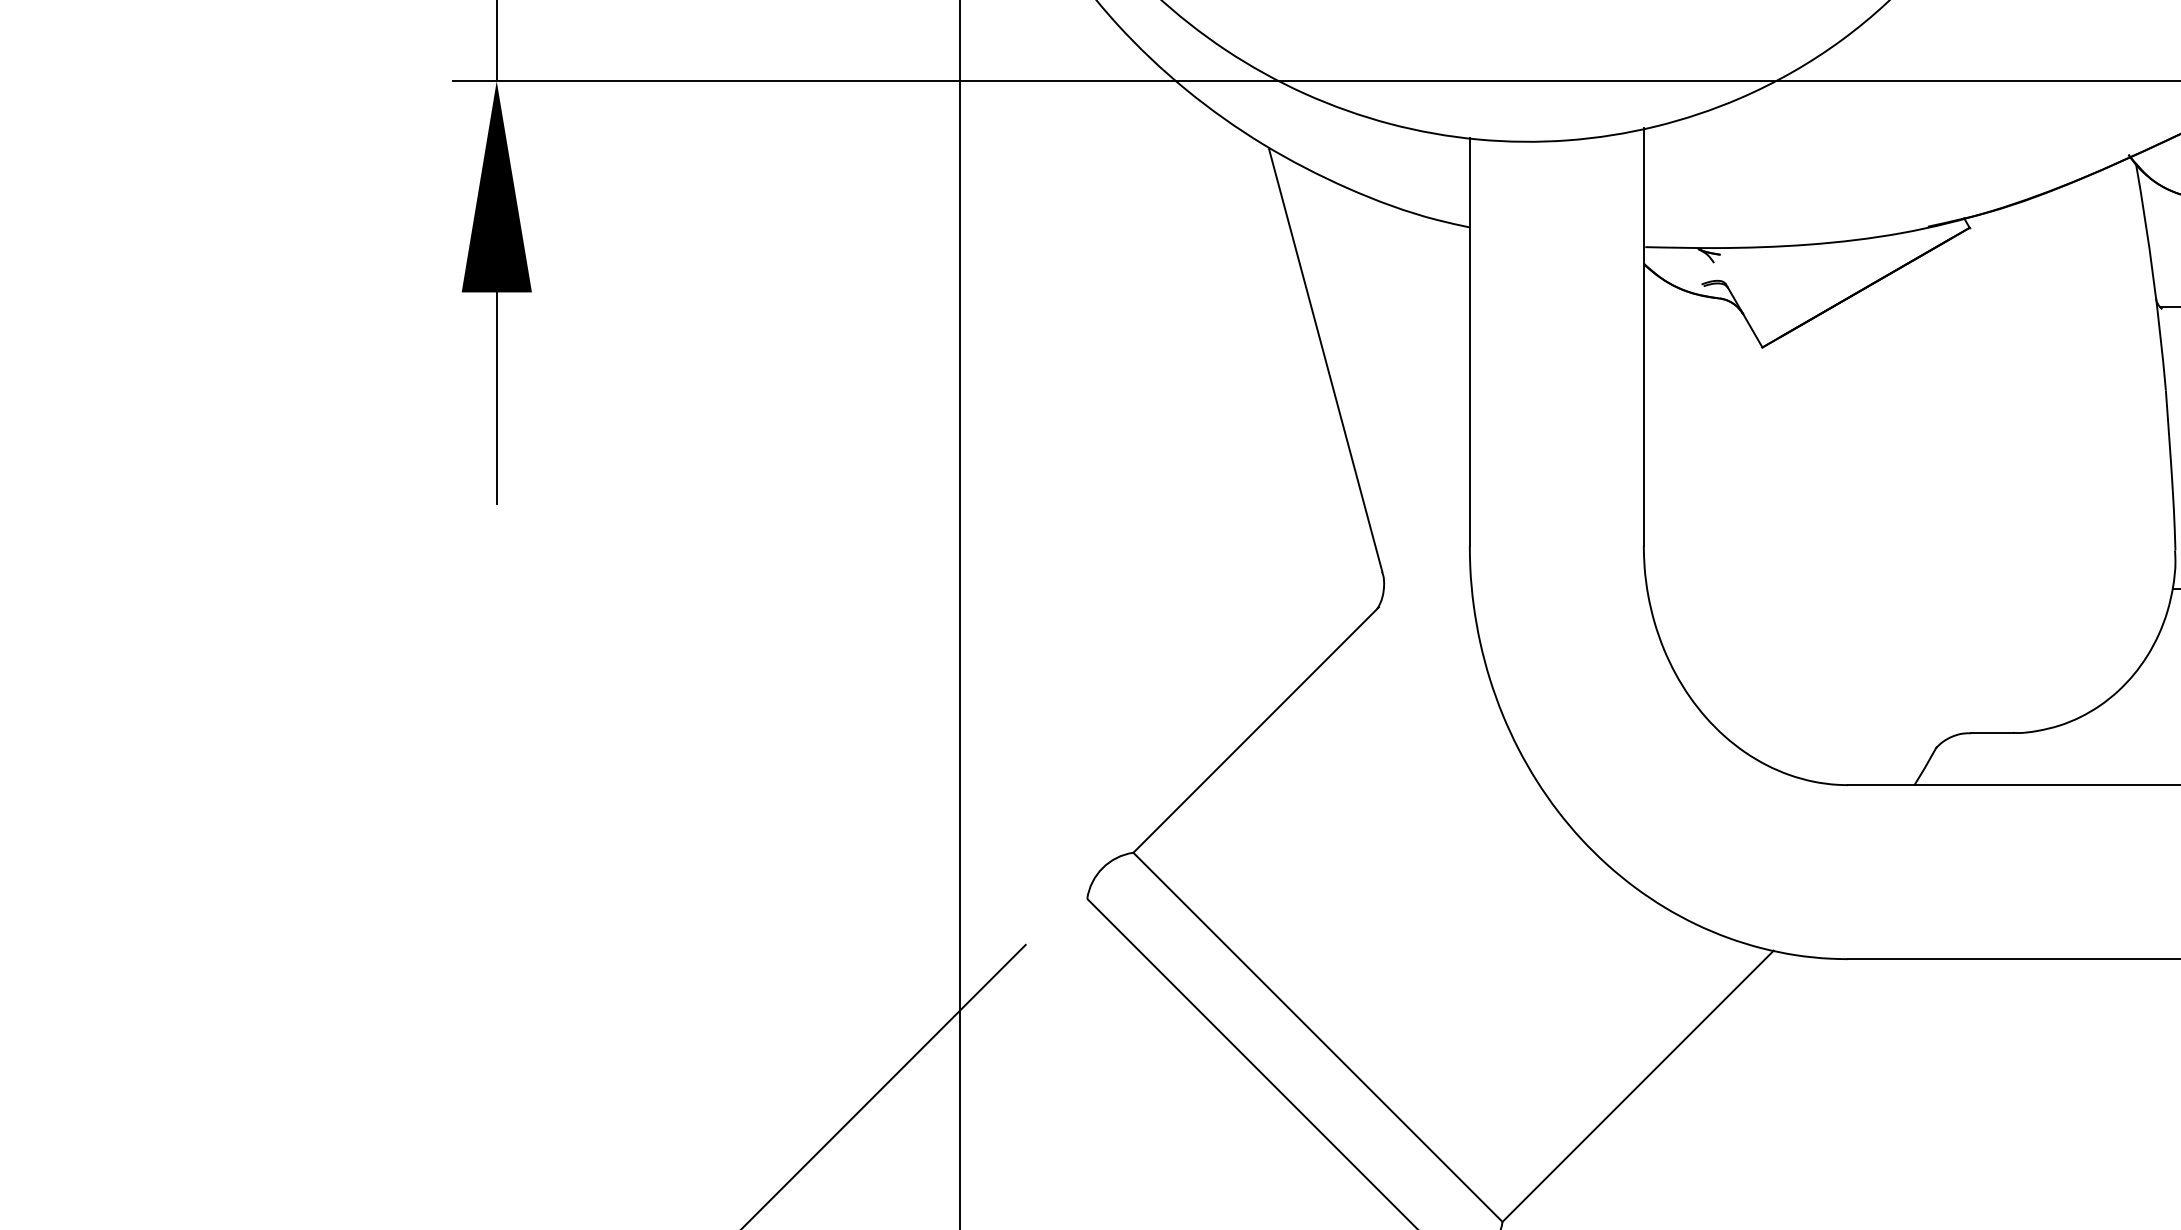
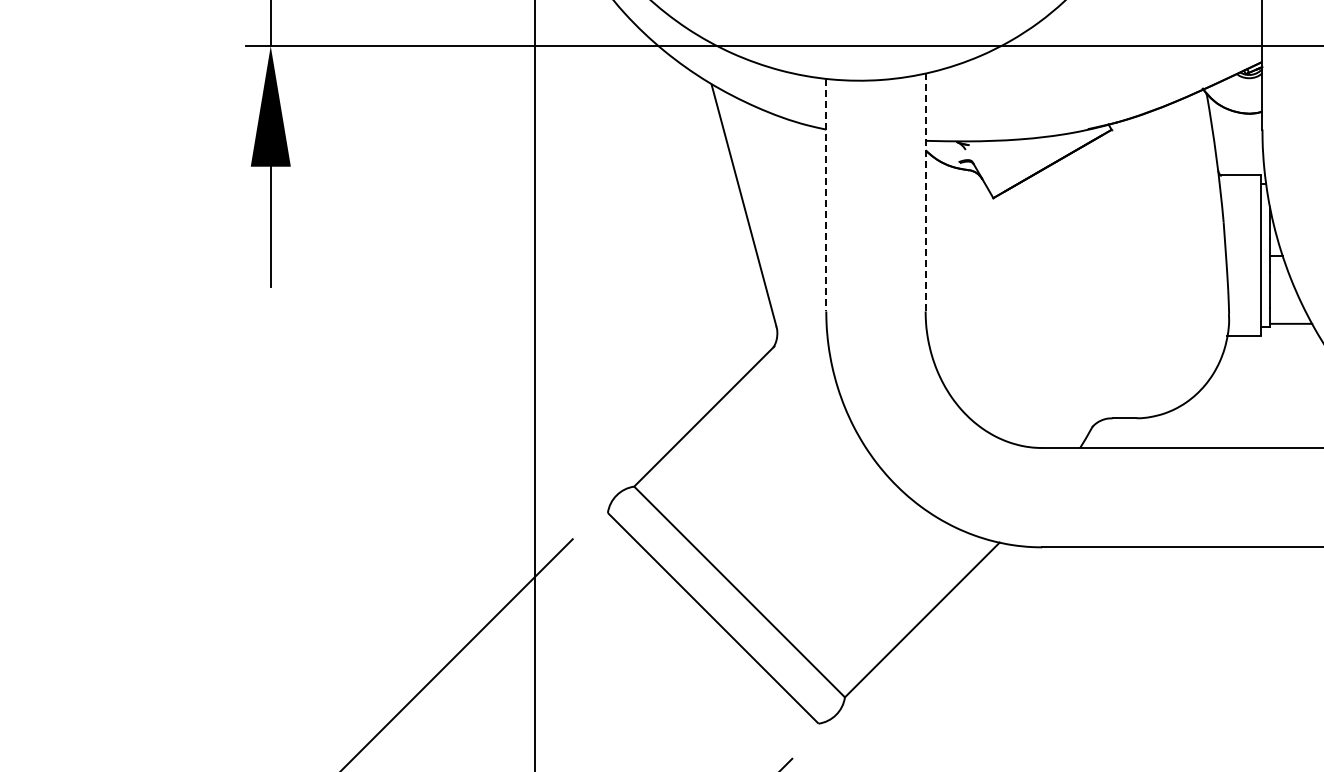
line: (1643, 335) -> (925, 191), solid -> dashed
line: (1470, 342) -> (826, 195), solid -> dashed

